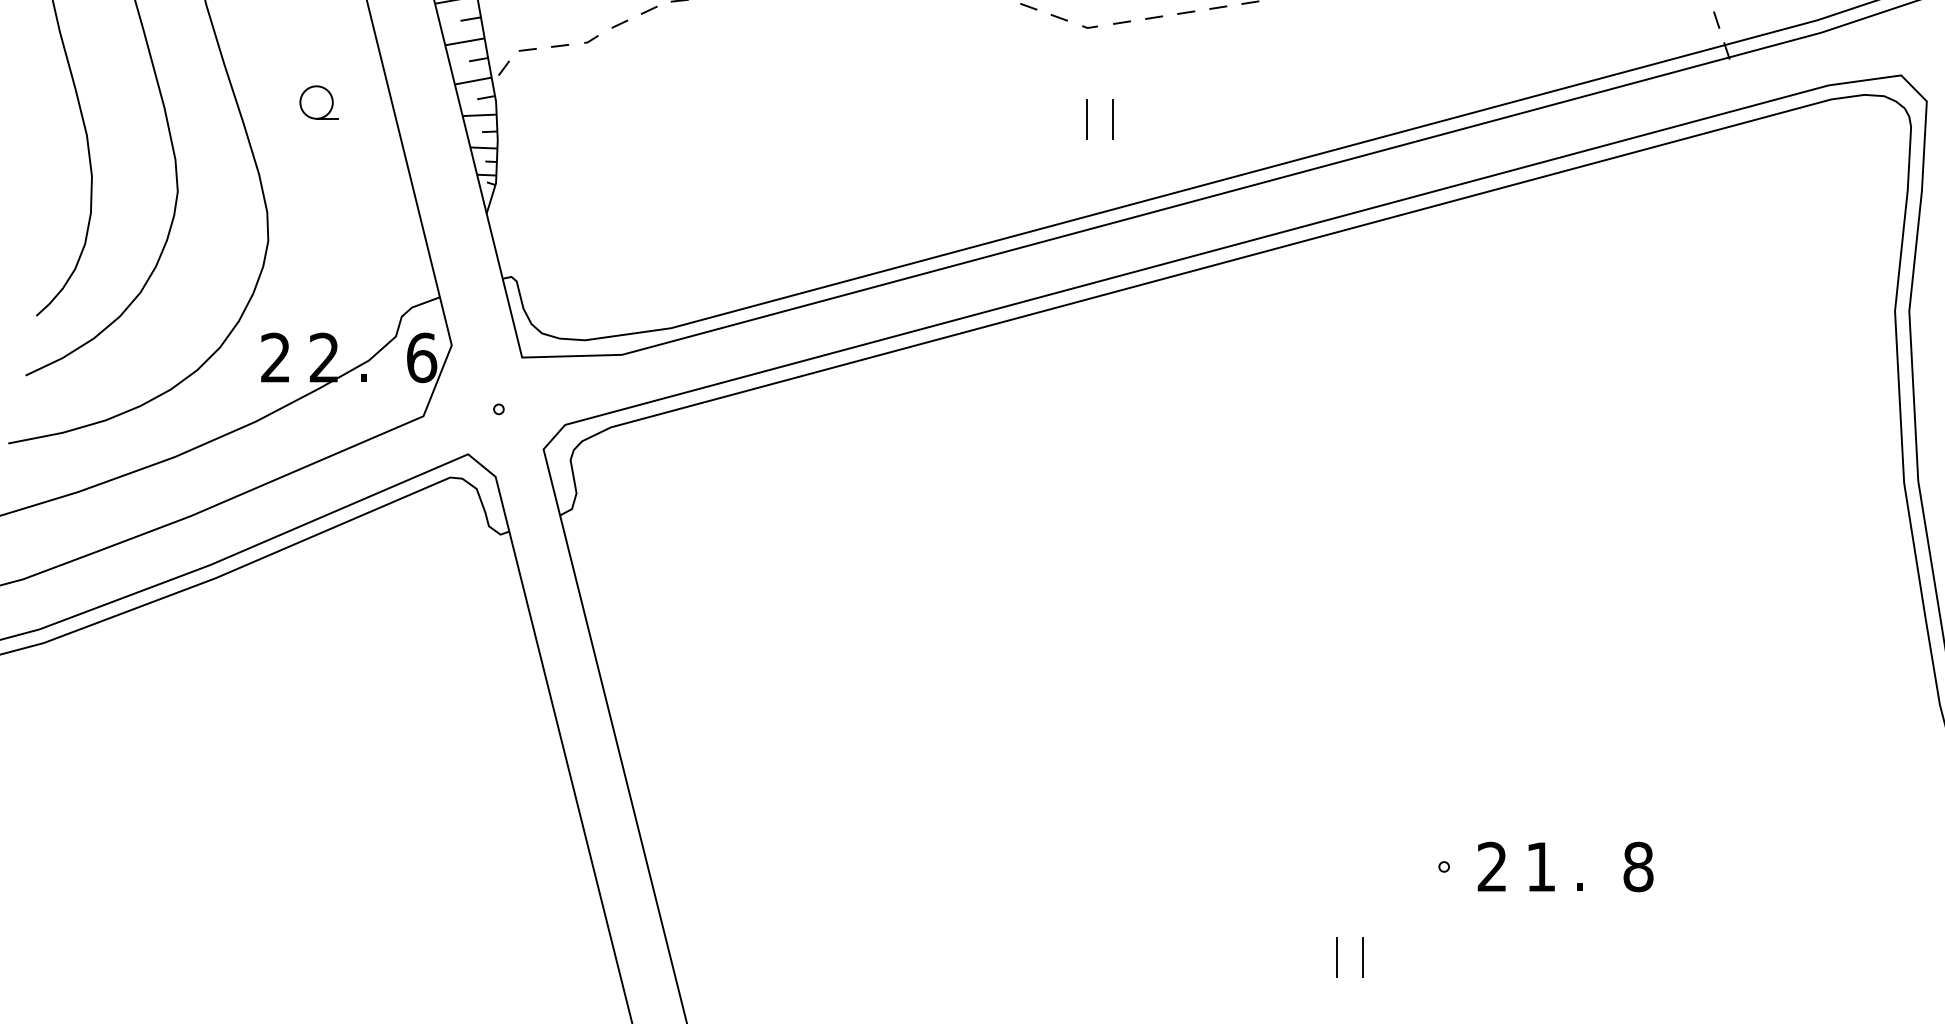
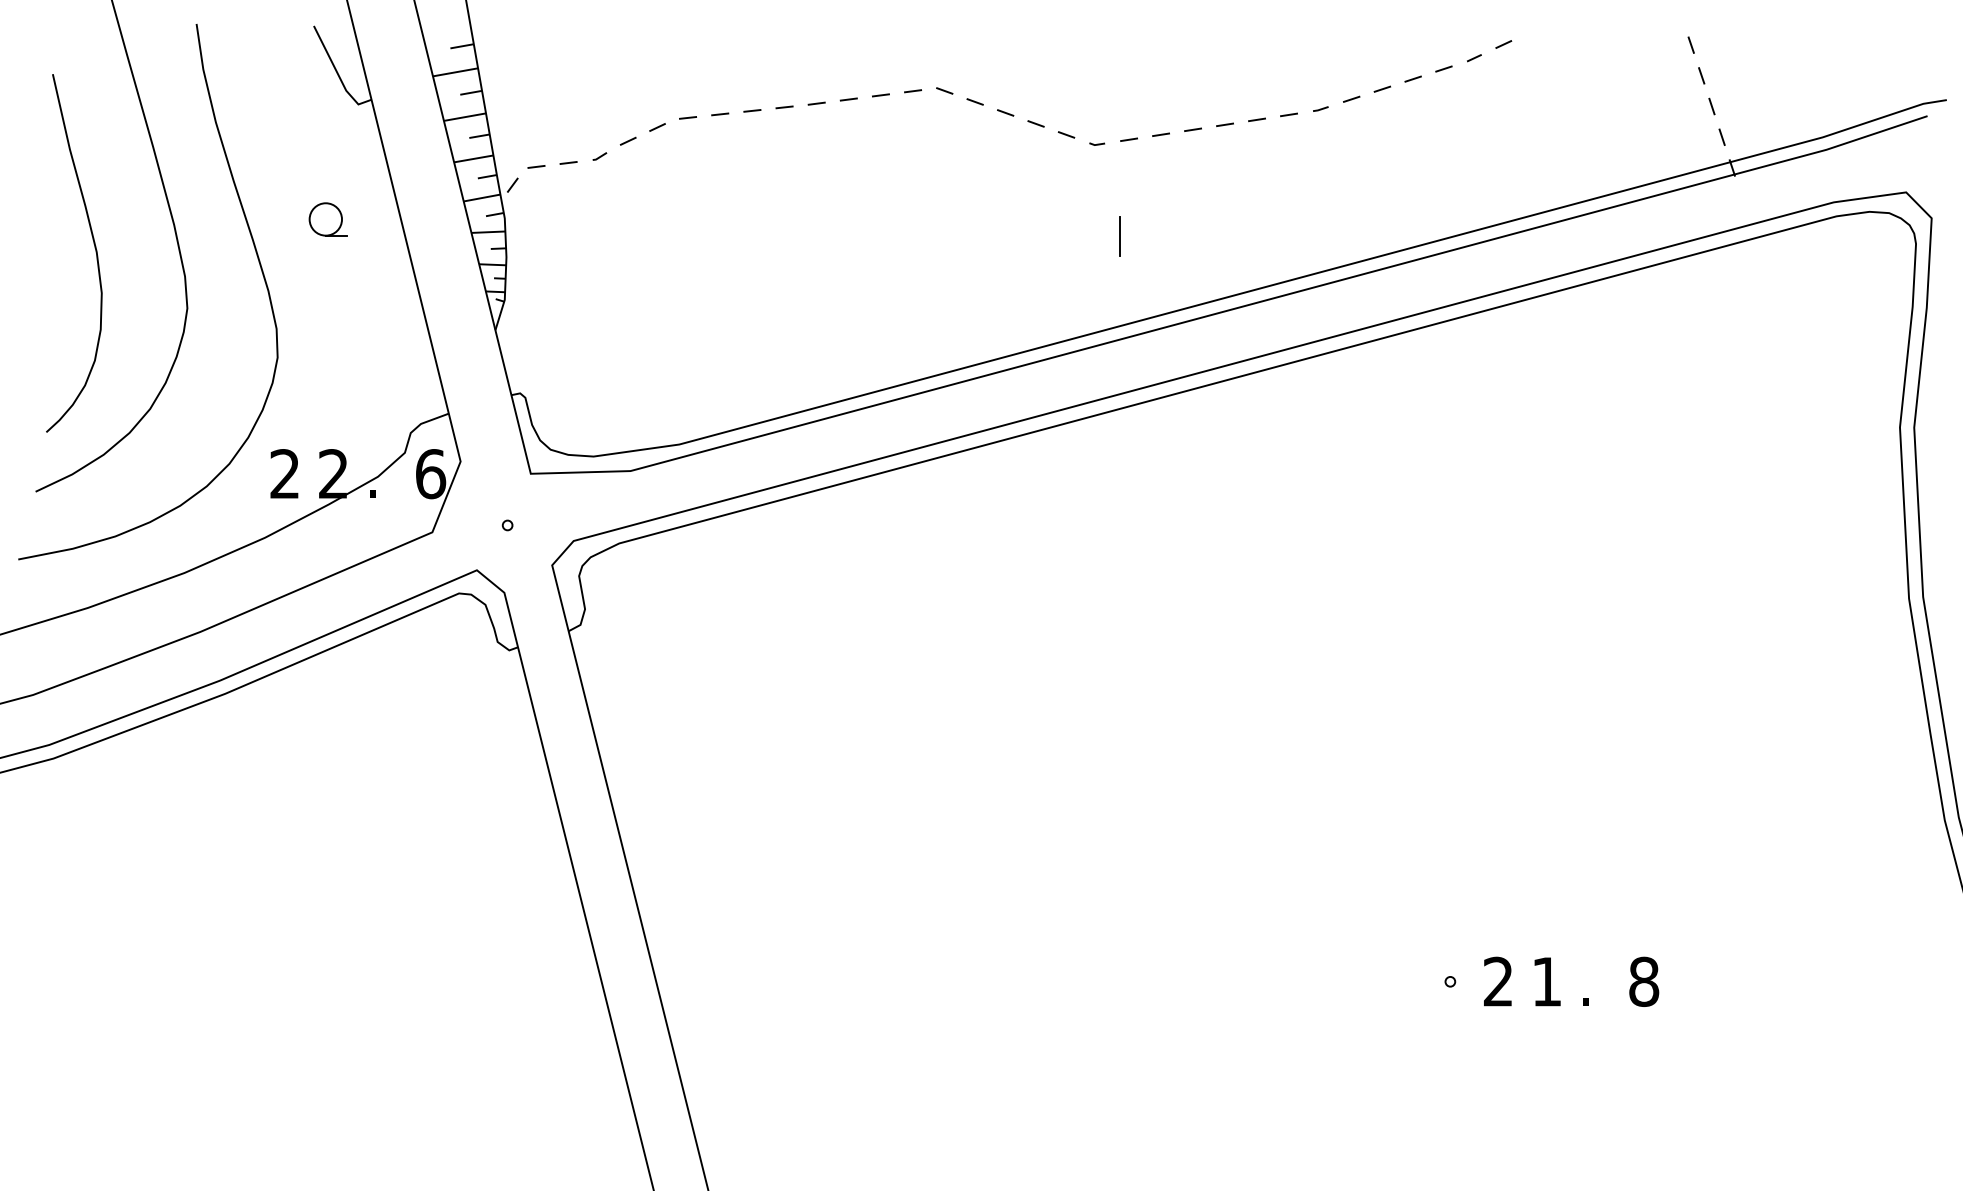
line: (1087, 118) -> (1094, 235), removed
line: (1363, 956) -> (1369, 1071), removed
line: (1336, 957) -> (1342, 1072), removed

